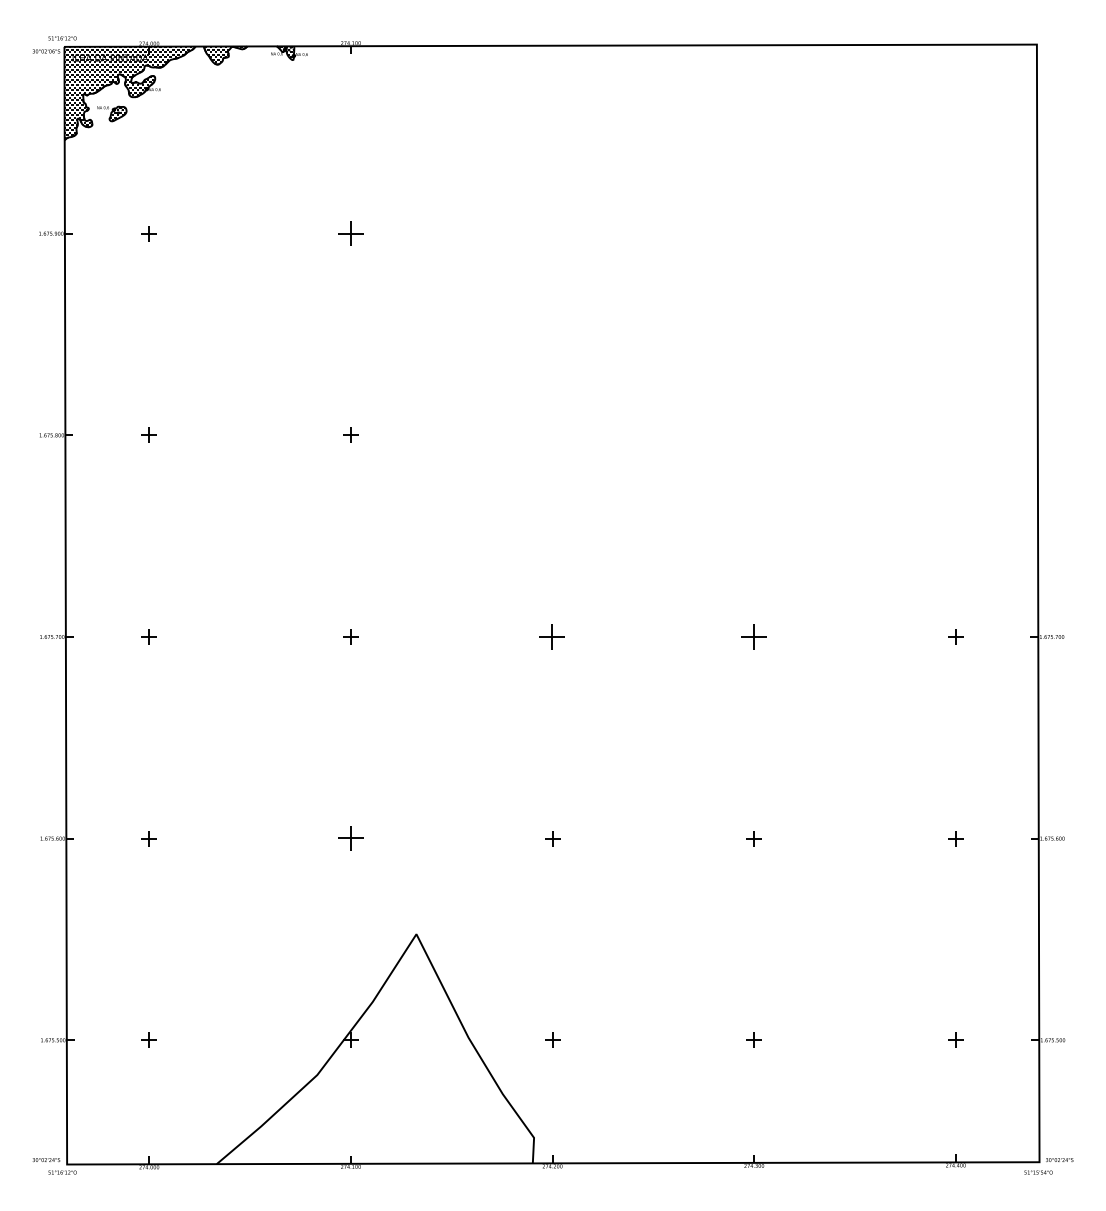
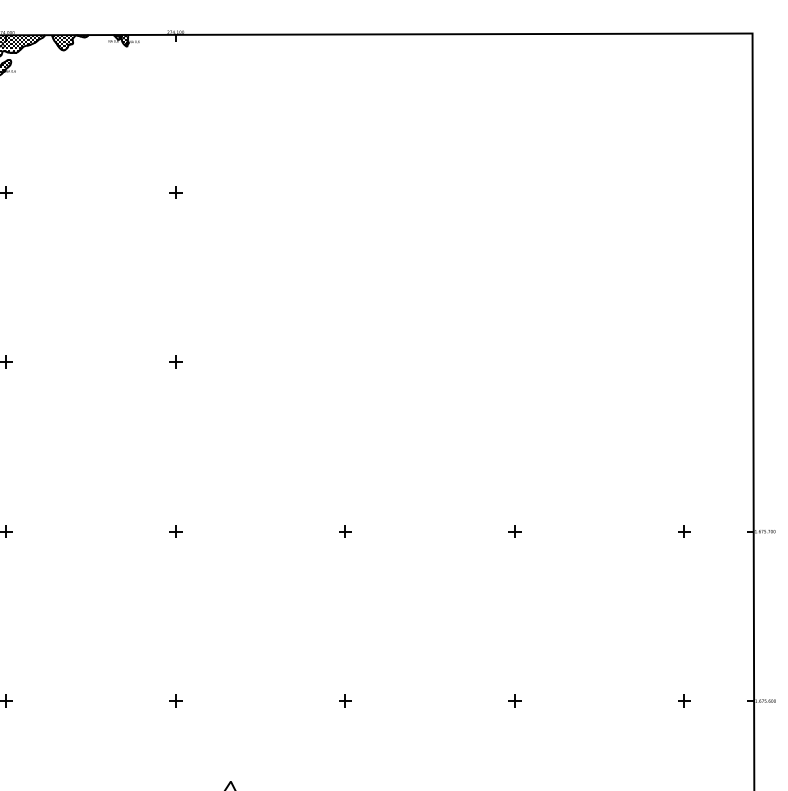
part: (350, 233) -> (175, 192), size x0.62
part: (552, 636) -> (345, 531), size x0.62
part: (753, 636) -> (514, 531), size x0.62
part: (350, 838) -> (175, 701), size x0.62

